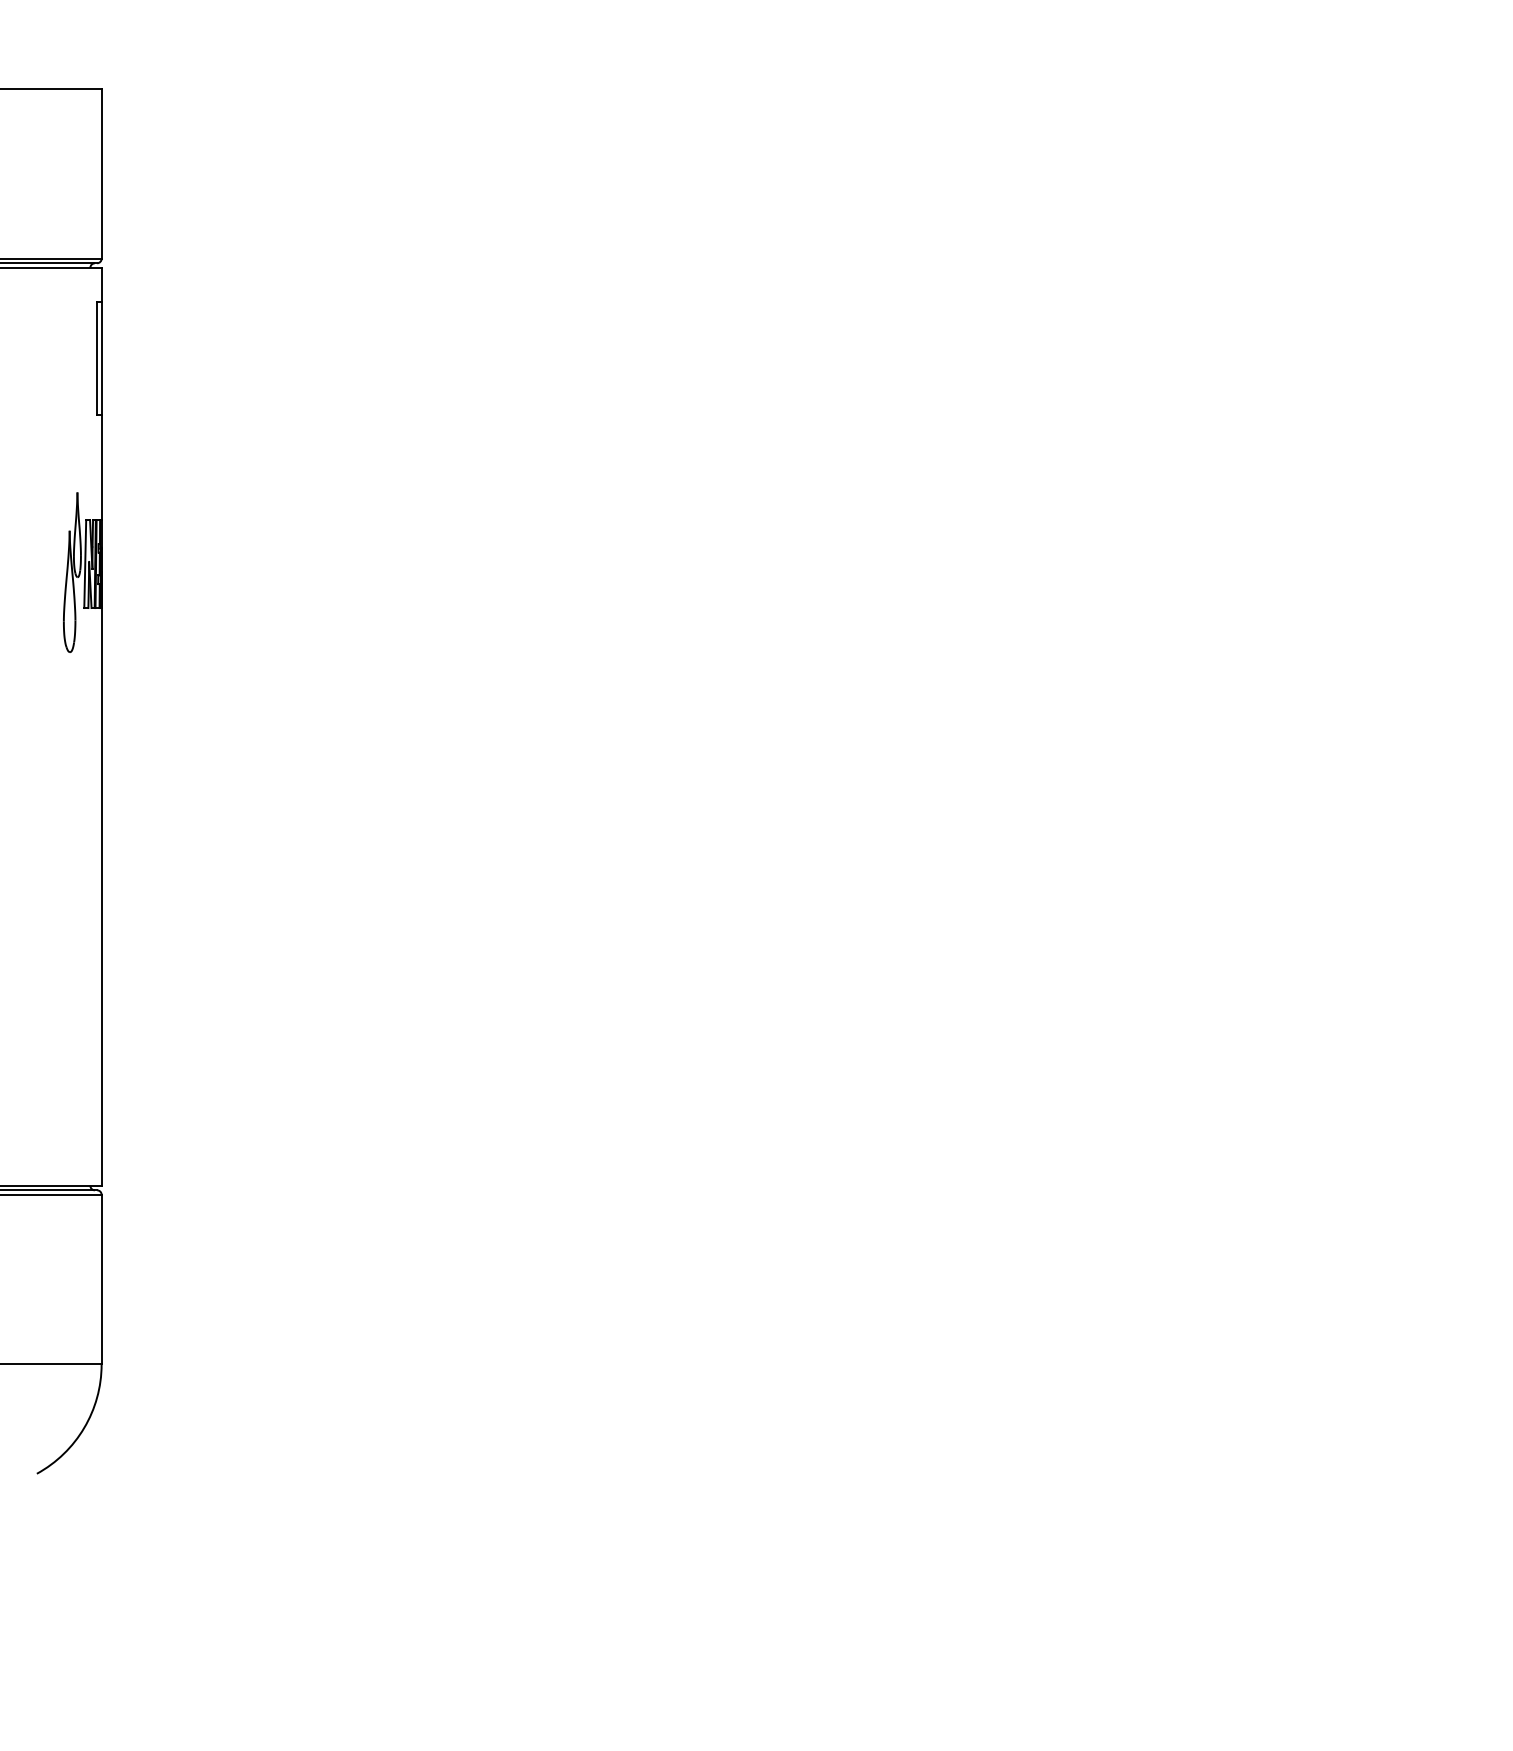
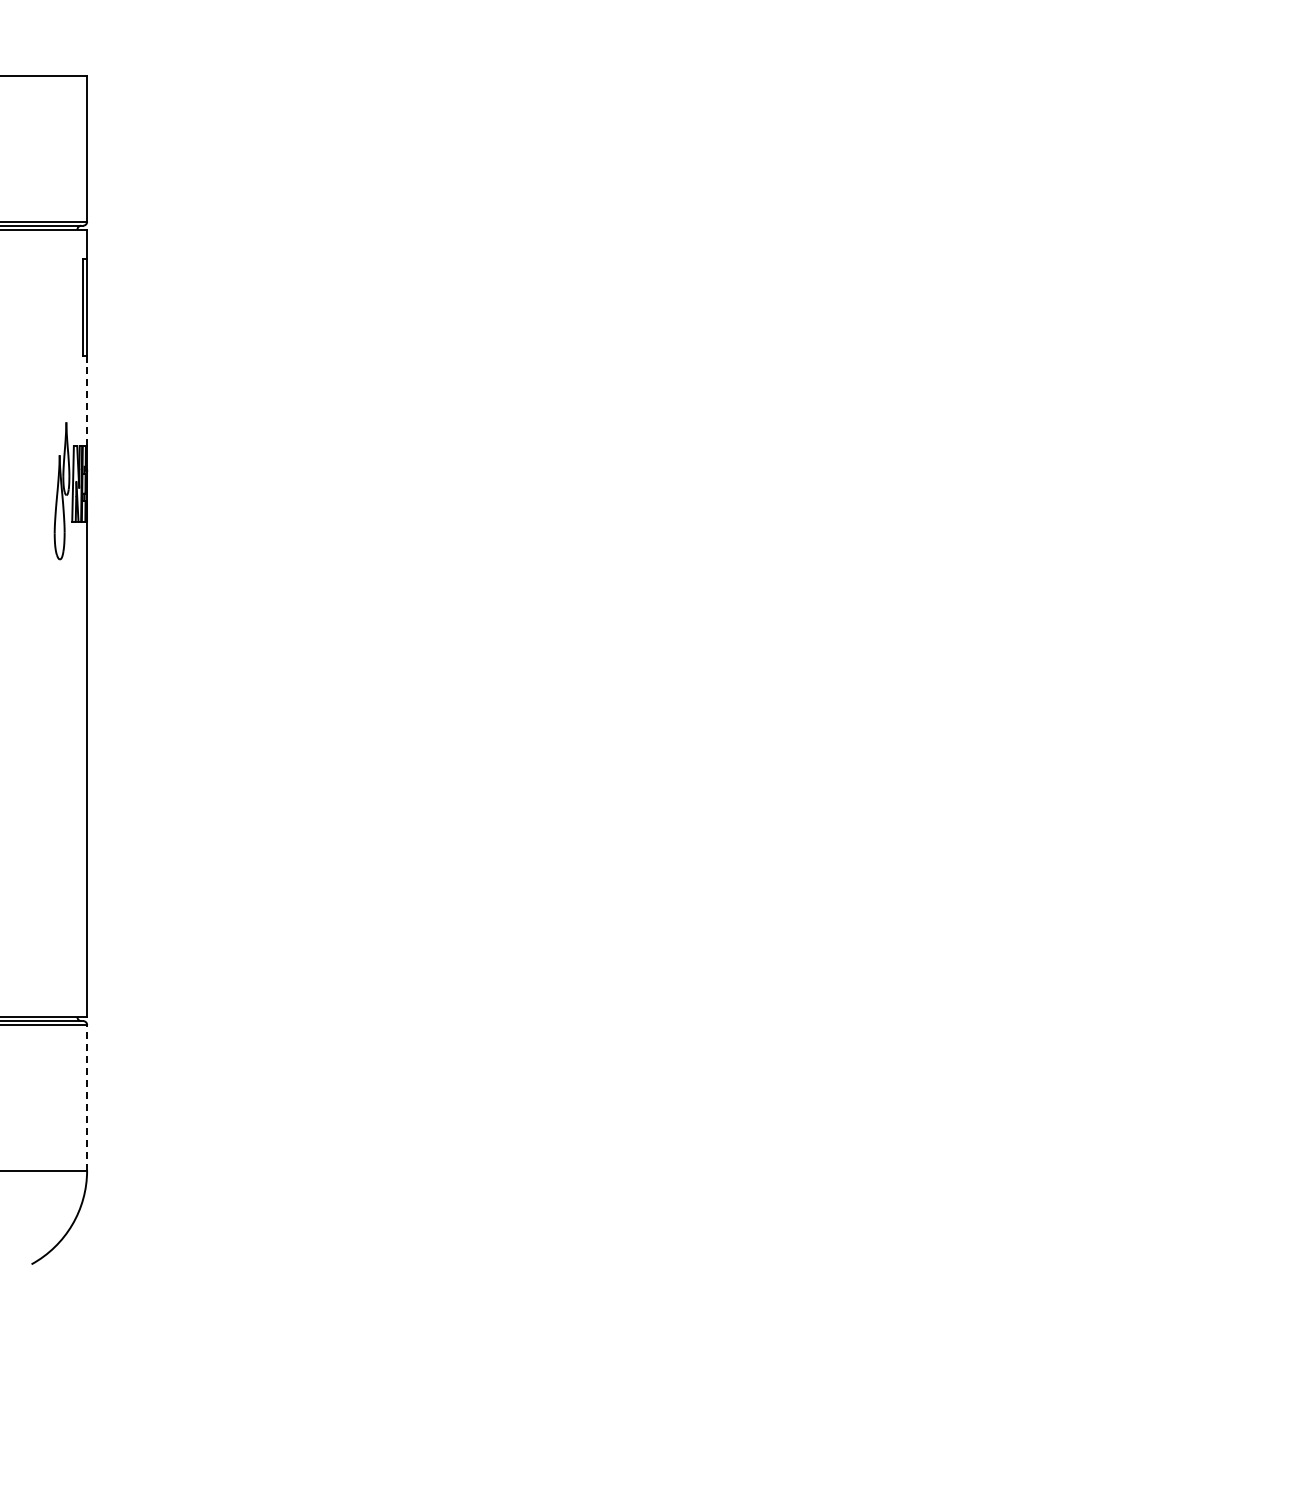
line: (102, 466) -> (87, 400), solid -> dashed
line: (102, 1279) -> (87, 1097), solid -> dashed

